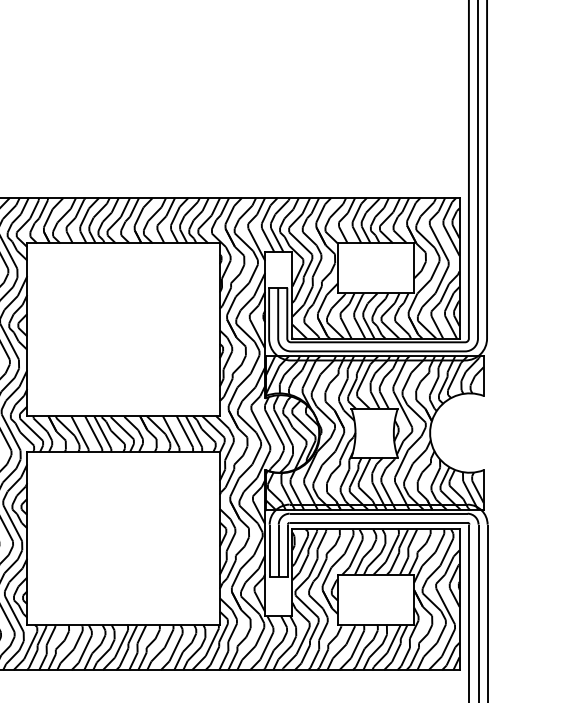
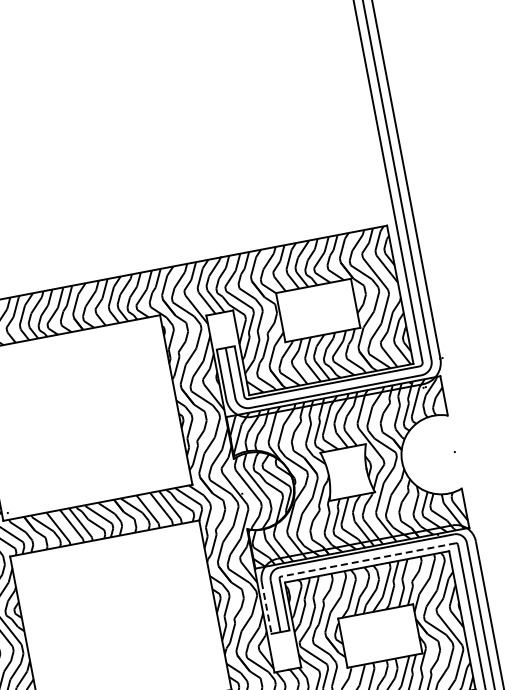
line: (378, 522) -> (368, 559), solid -> dashed
line: (269, 551) -> (266, 608), solid -> dashed

